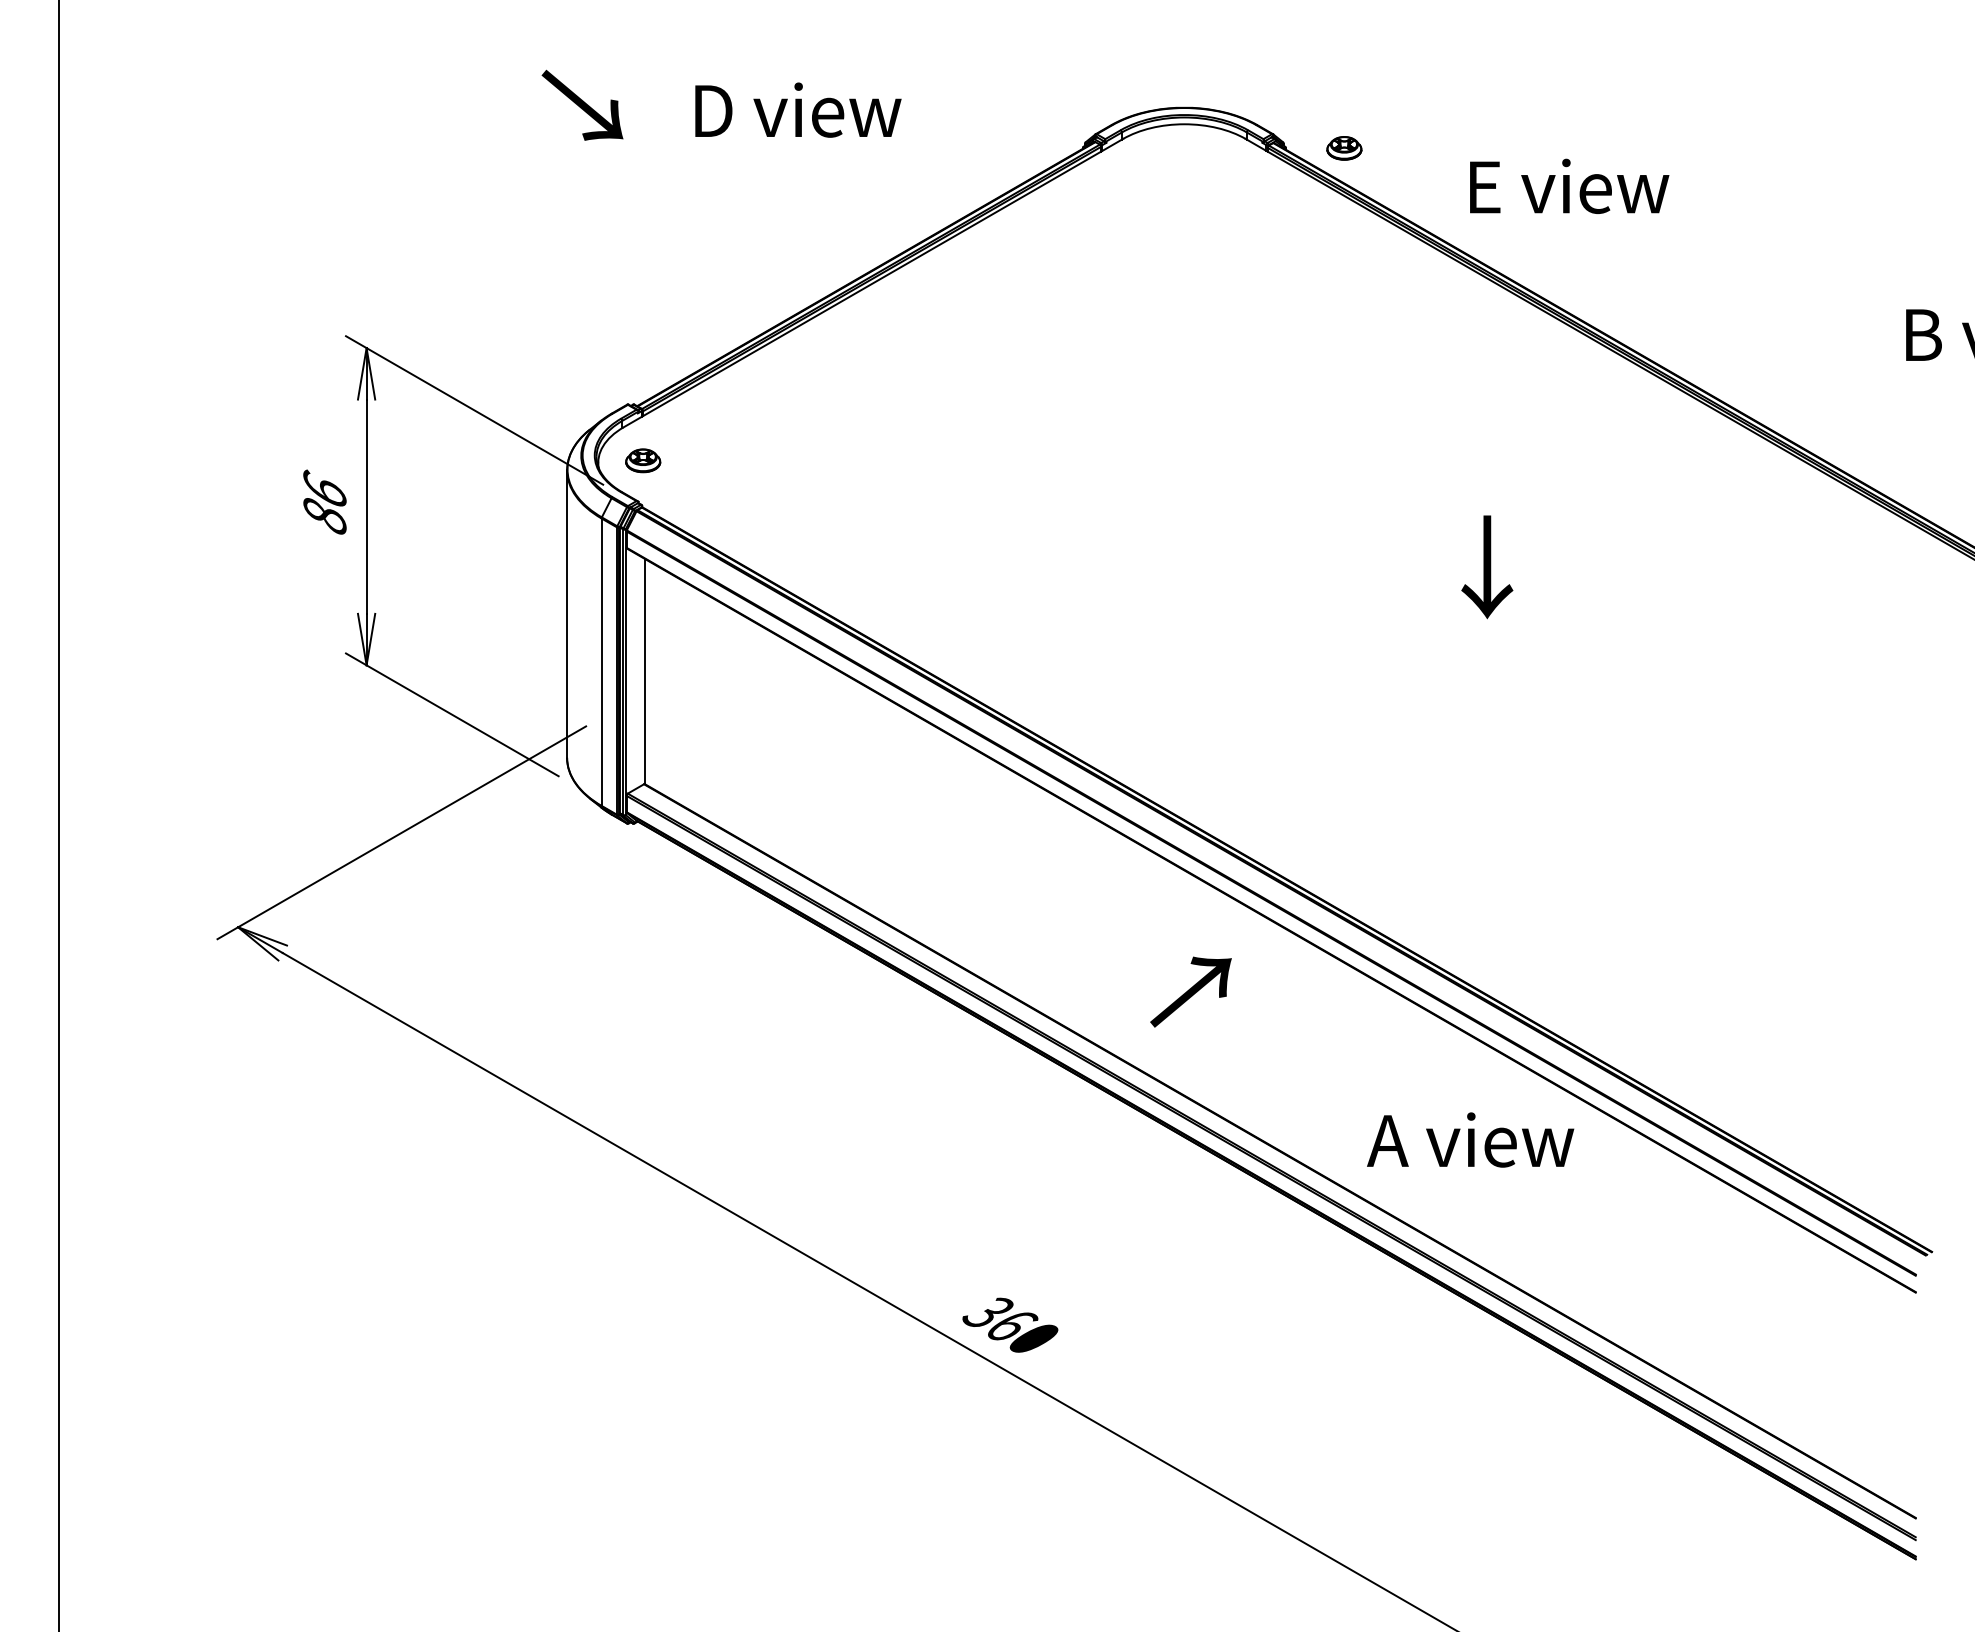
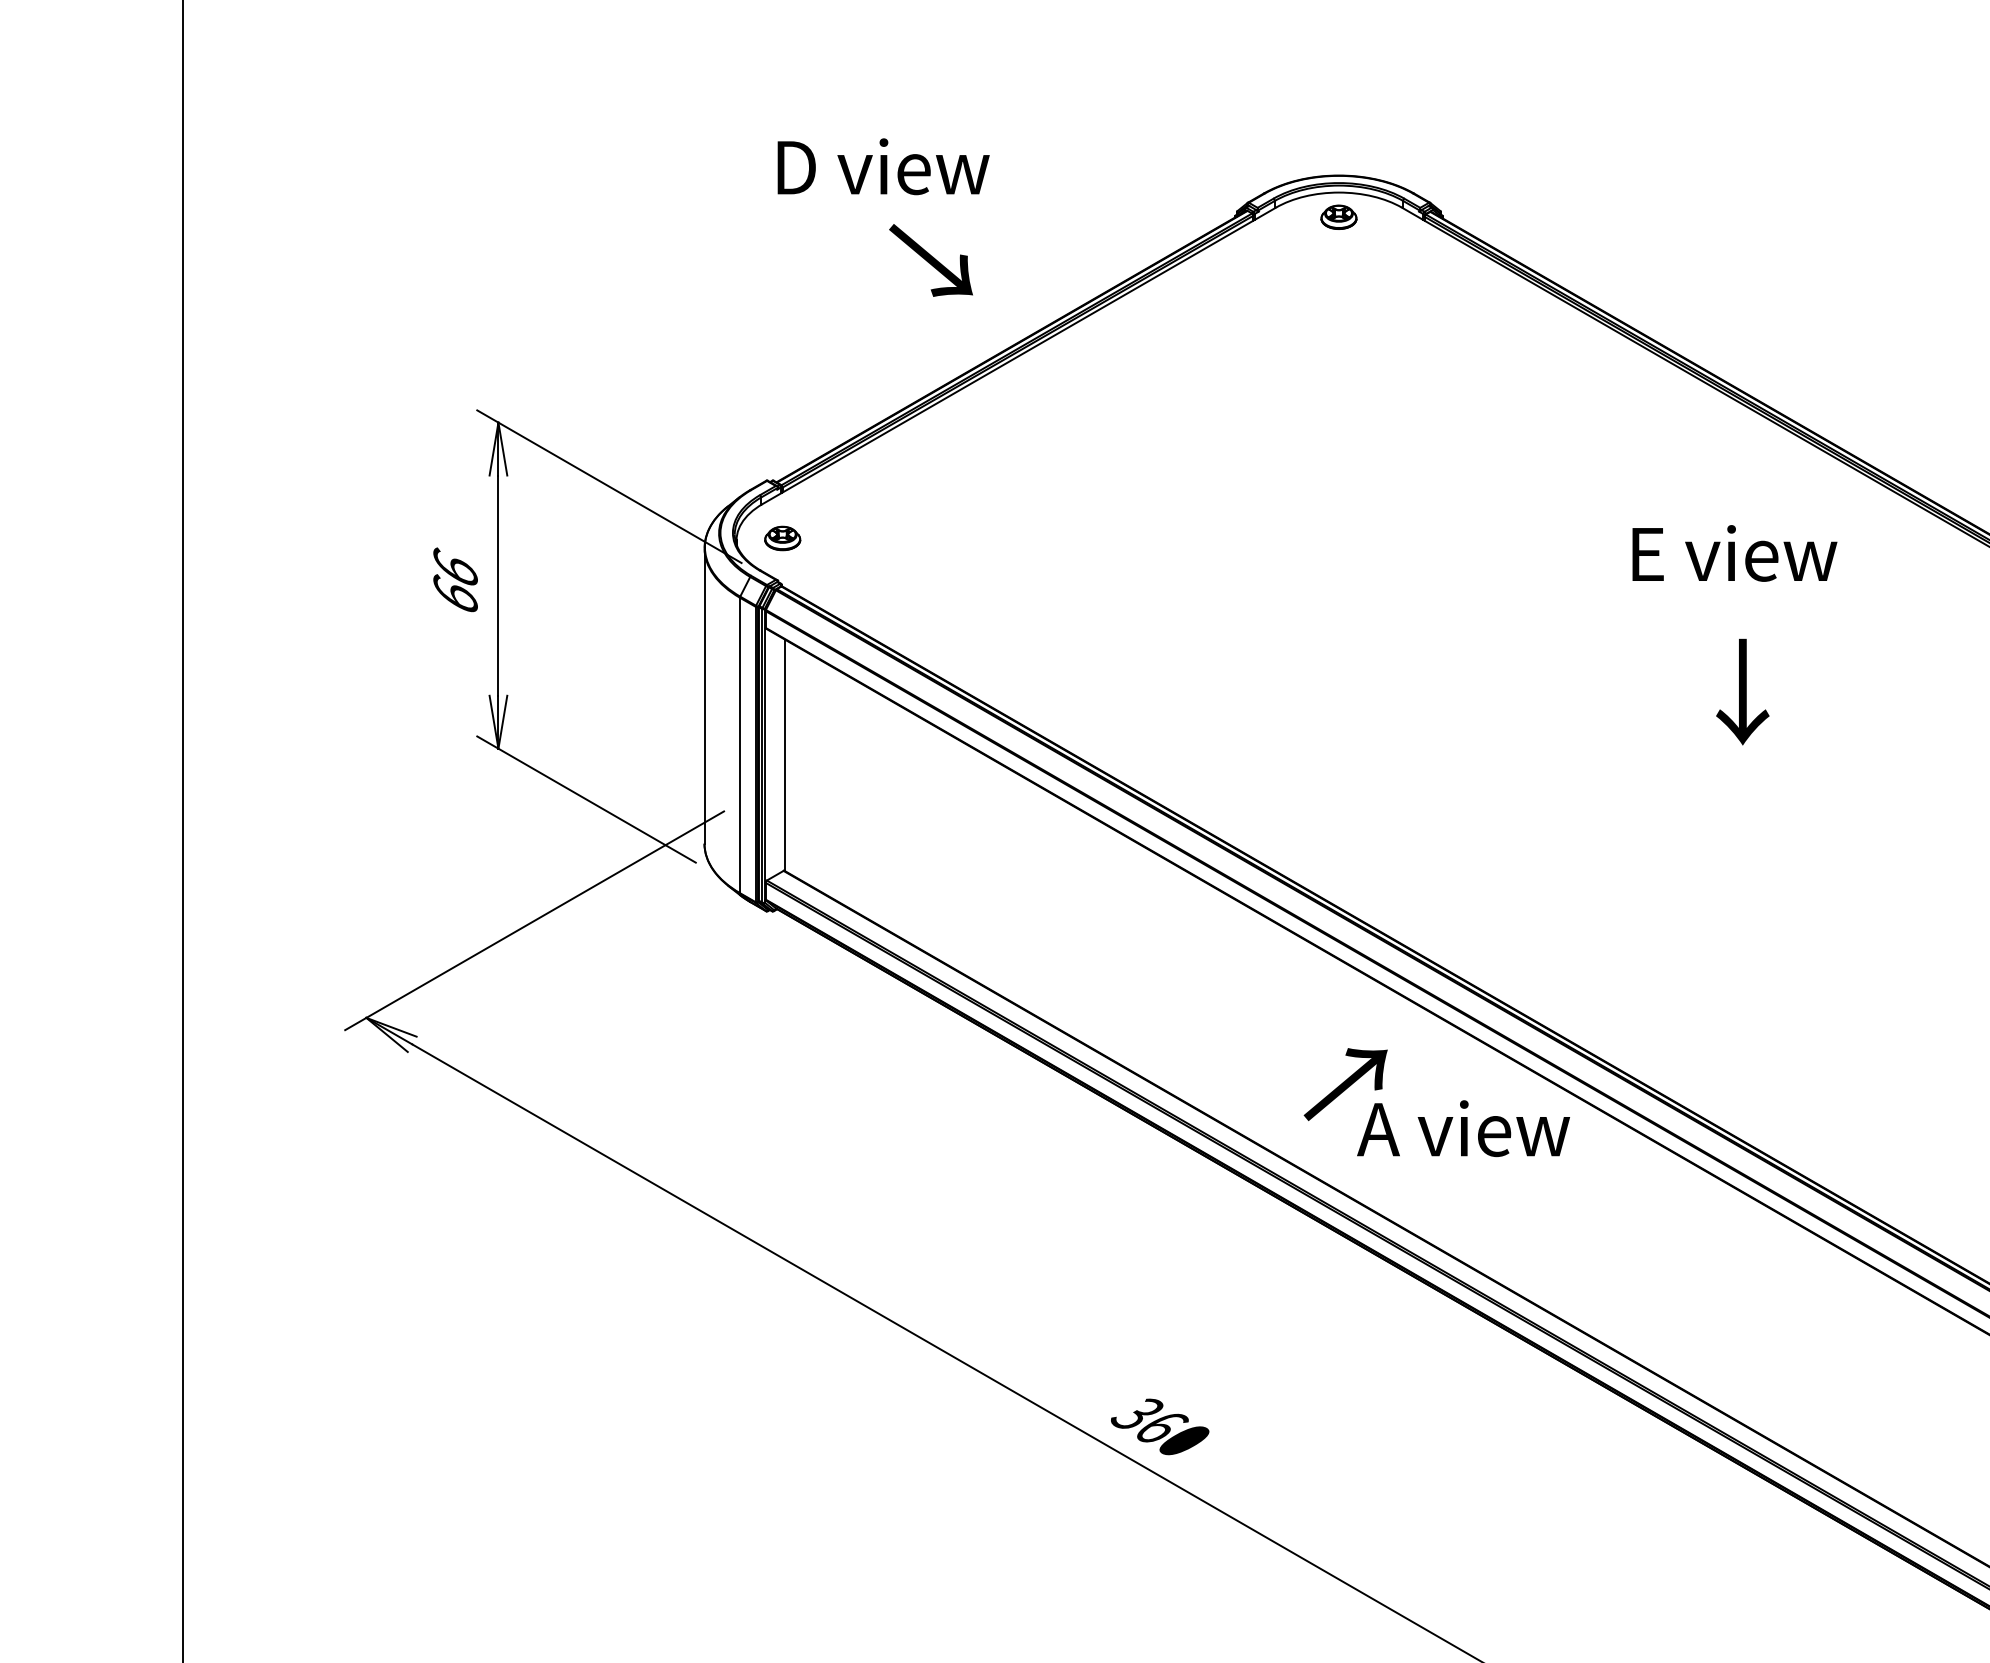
text: (582, 104) -> (931, 259), moved
text: (798, 109) -> (883, 166), moved
part: (1344, 148) -> (1339, 217), moved
text: (1569, 185) -> (1734, 552), moved
text: (324, 514) -> (455, 593), 86 -> 66
text: (1487, 567) -> (1743, 692), moved
text: (1470, 1139) -> (1463, 1128), moved

